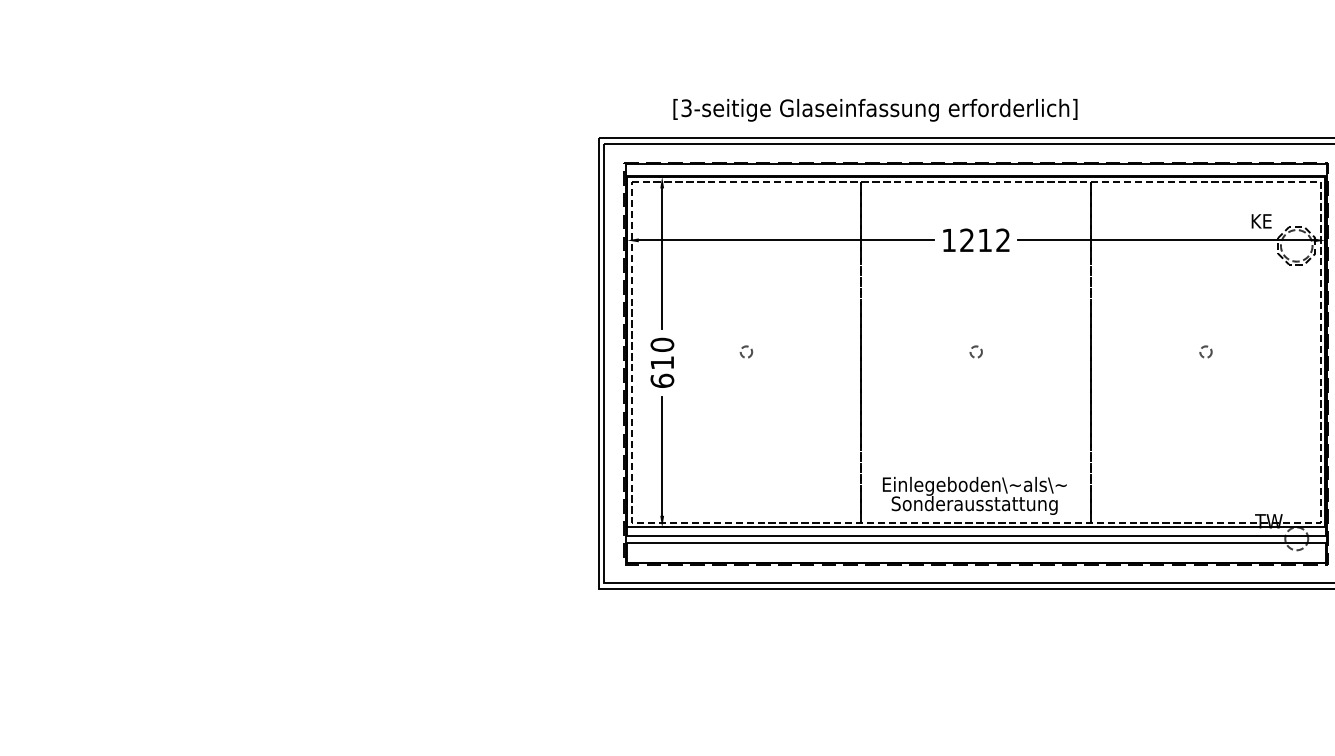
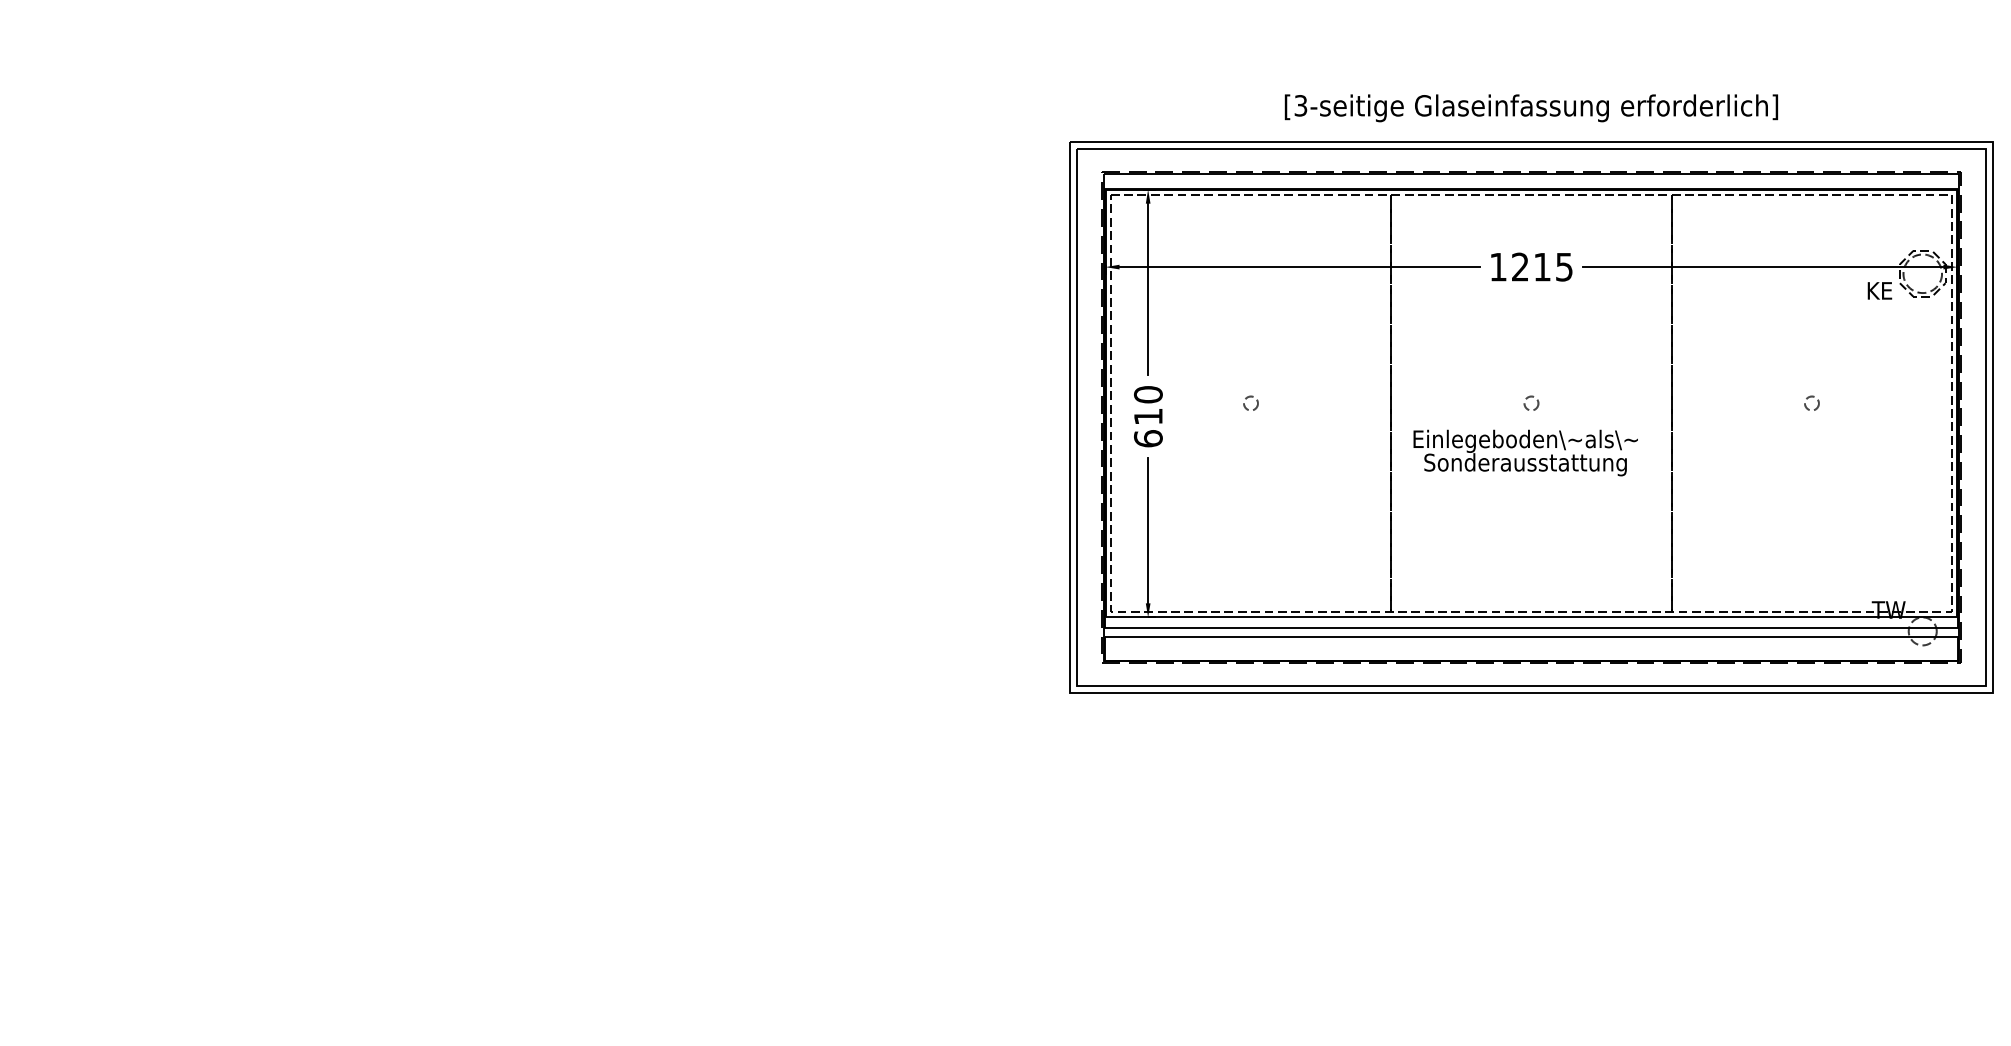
text: (874, 110) -> (1530, 108), moved
text: (1261, 221) -> (1879, 290), moved
text: (1003, 239) -> (1564, 266), 1212 -> 1215
text: (974, 495) -> (1525, 452), moved

